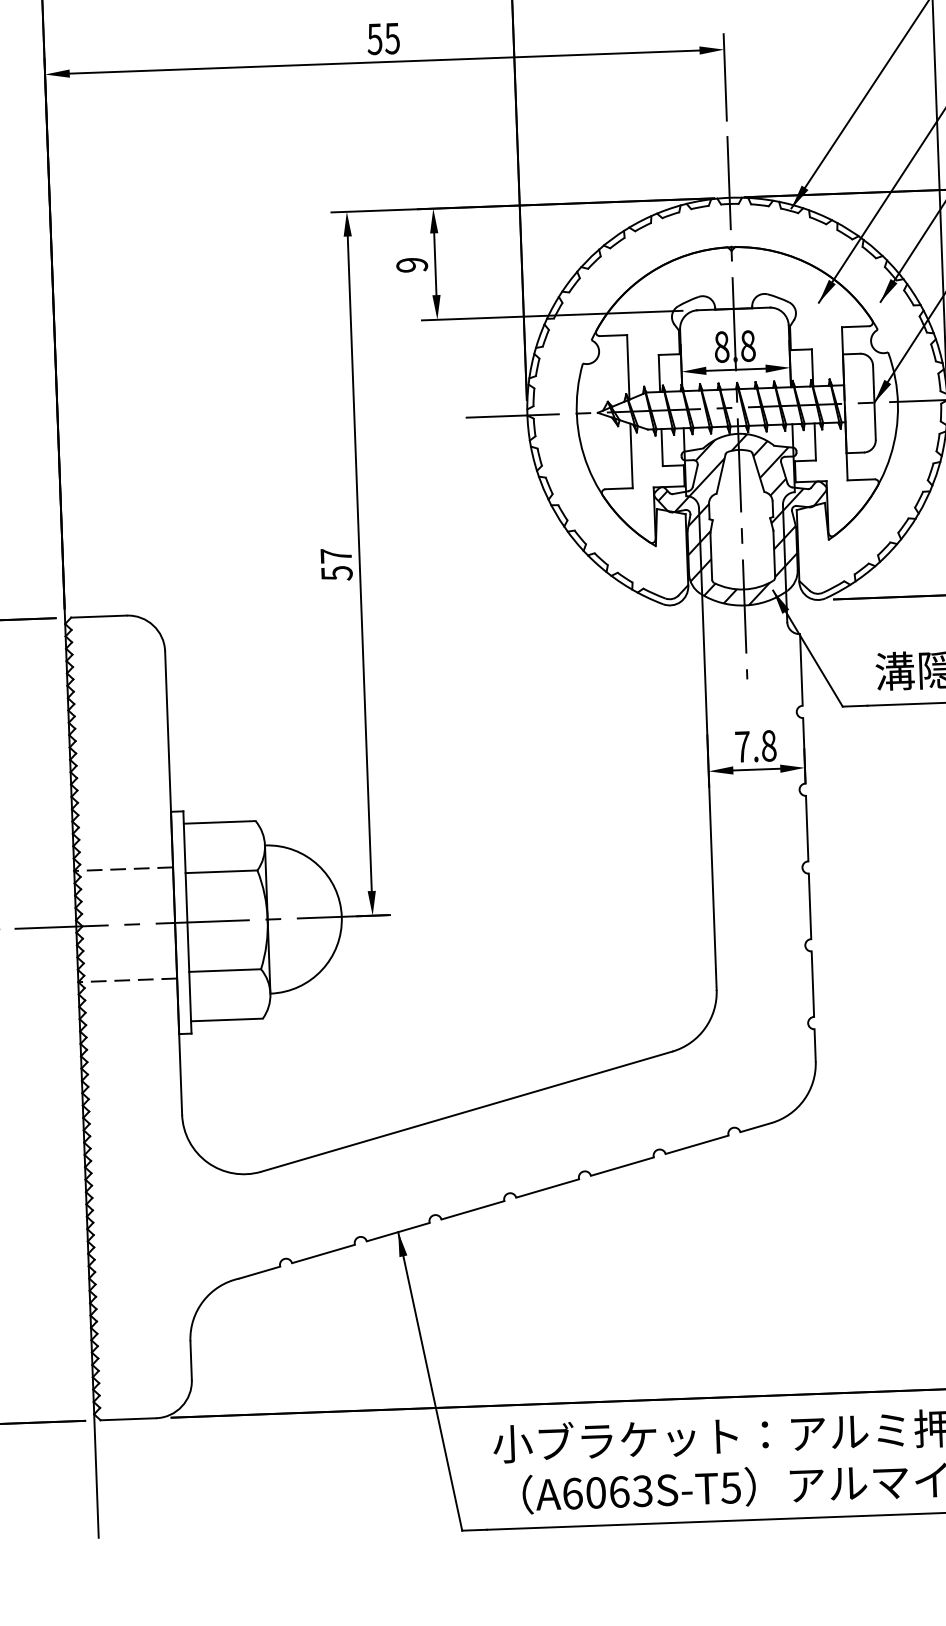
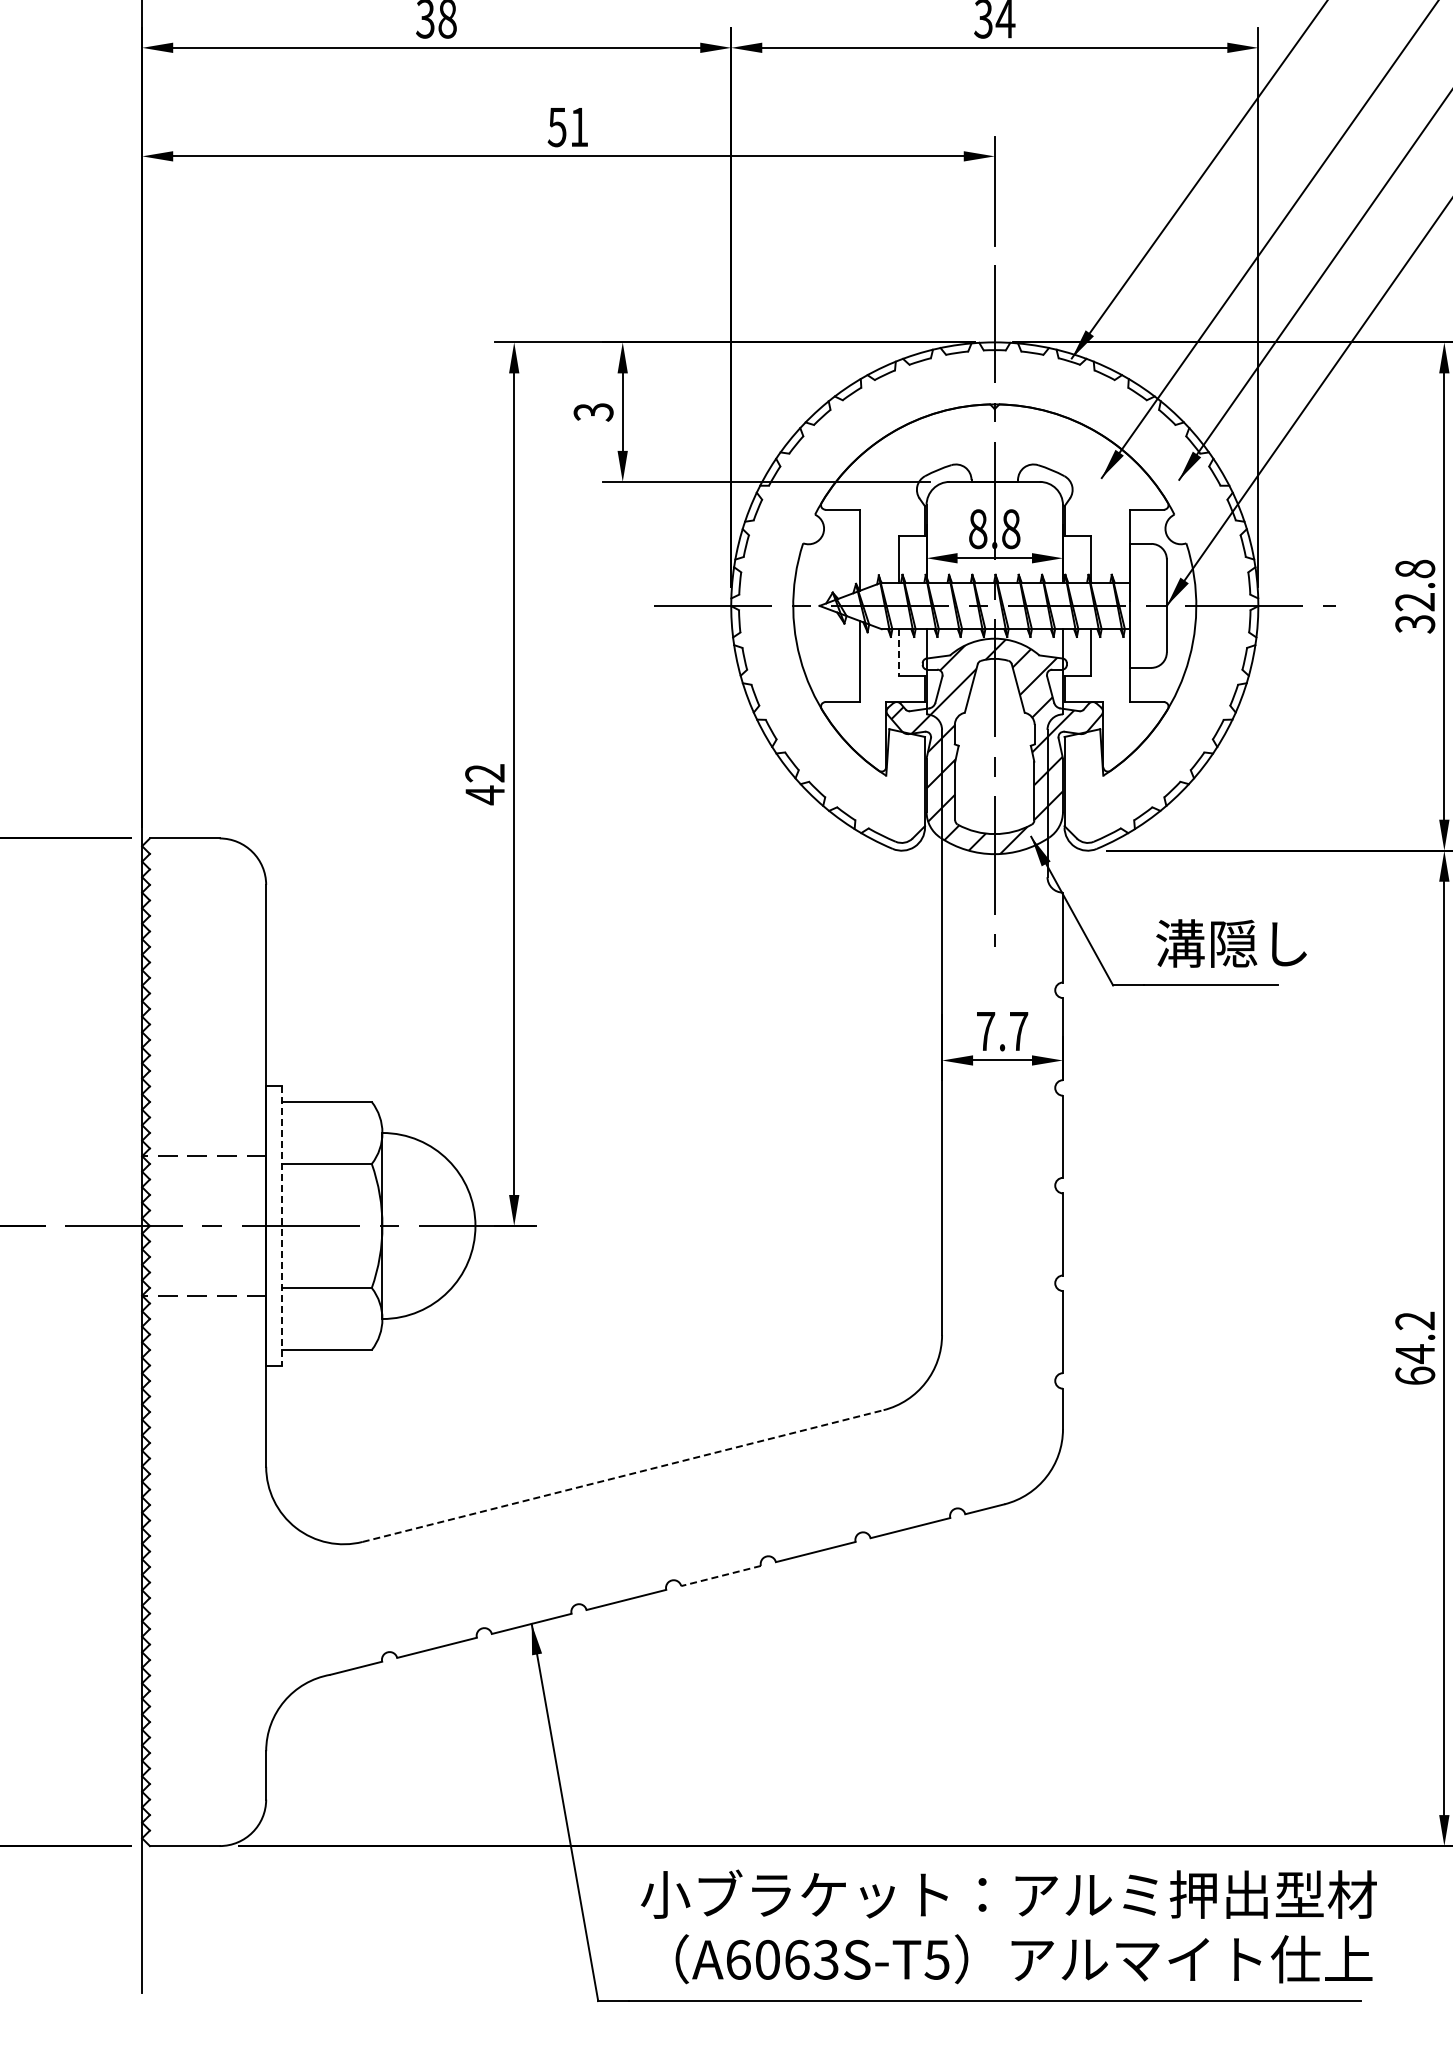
text: (391, 38) -> (578, 127), 55 -> 51
text: (412, 265) -> (593, 412), 9 -> 3
line: (662, 447) -> (898, 652), solid -> dashed
text: (336, 564) -> (485, 784), 57 -> 42
text: (769, 746) -> (1019, 1031), 7.8 -> 7.7
line: (187, 922) -> (281, 1226), solid -> dashed
line: (467, 1112) -> (623, 1476), solid -> dashed
line: (547, 1188) -> (720, 1576), solid -> dashed

